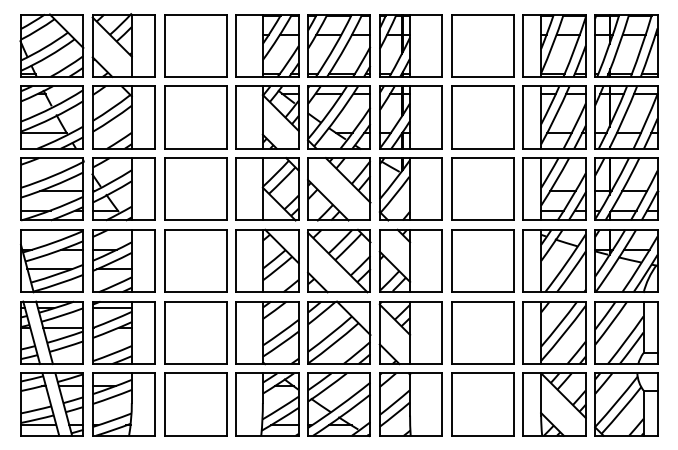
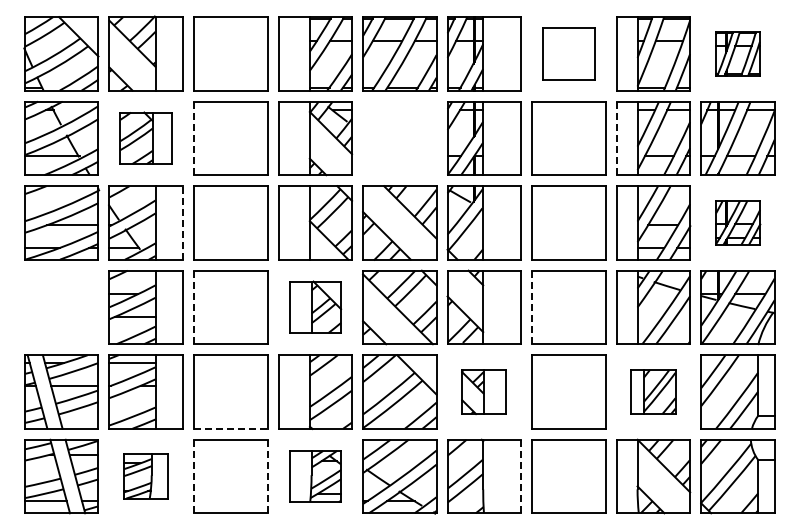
part: (482, 45) -> (568, 53), size x0.7
part: (625, 45) -> (737, 53), size x0.6
part: (123, 116) -> (145, 137), size x0.7
line: (164, 117) -> (194, 138), solid -> dashed
part: (339, 117) -> (399, 138), removed
line: (523, 117) -> (616, 138), solid -> dashed
line: (154, 188) -> (182, 222), solid -> dashed
part: (626, 188) -> (738, 222), size x0.6
part: (267, 260) -> (315, 306), size x0.7
part: (52, 261) -> (61, 307), removed
line: (164, 261) -> (194, 307), solid -> dashed
line: (451, 261) -> (532, 307), solid -> dashed
part: (410, 332) -> (483, 391), size x0.6
part: (554, 332) -> (653, 391), size x0.6
line: (195, 363) -> (230, 428), solid -> dashed
part: (123, 404) -> (145, 476), size x0.6
line: (164, 404) -> (194, 476), solid -> dashed
line: (226, 404) -> (267, 476), solid -> dashed
part: (267, 404) -> (315, 476), size x0.7
line: (442, 404) -> (521, 476), solid -> dashed

